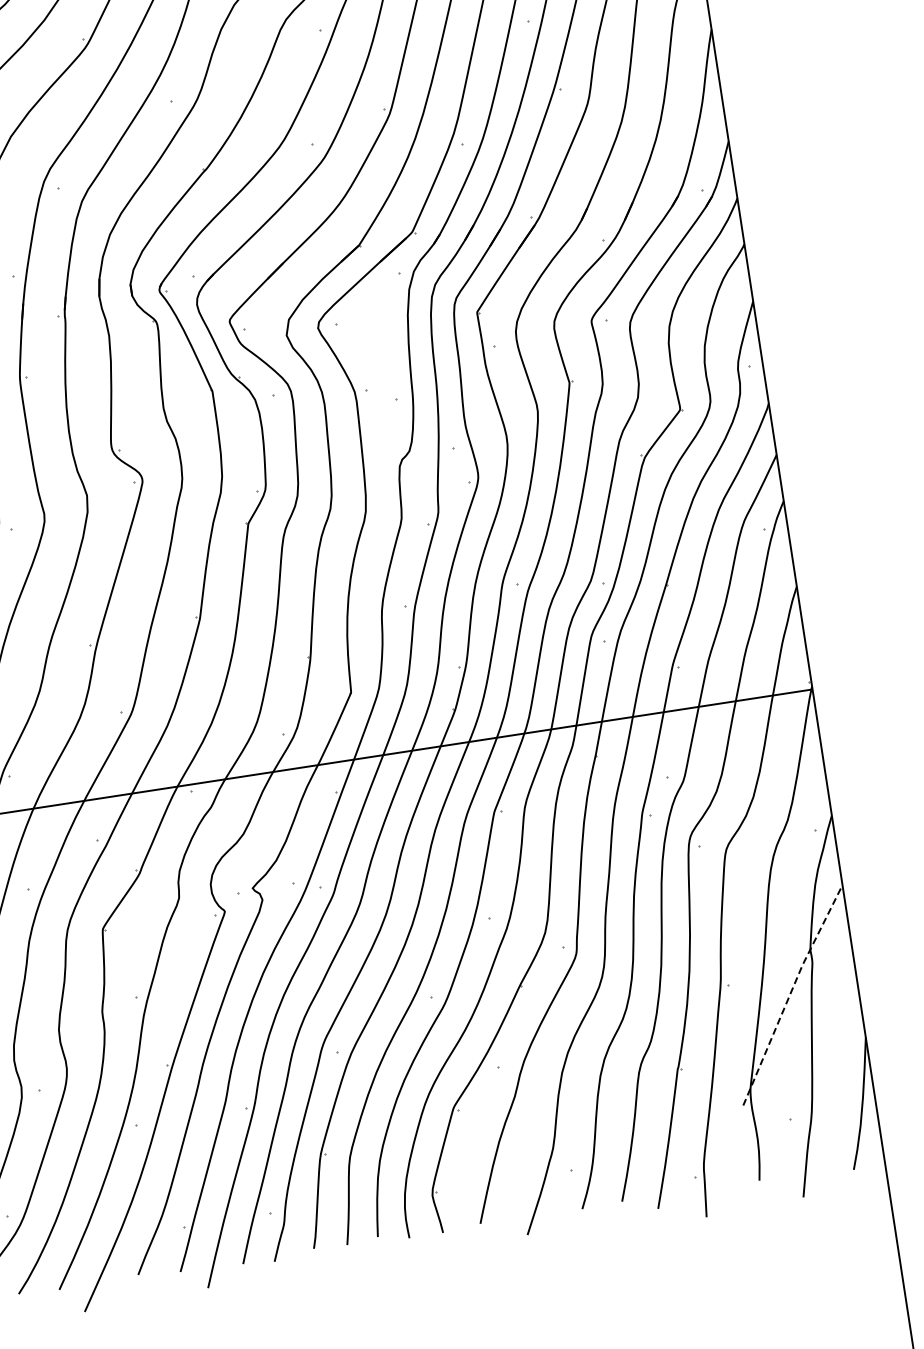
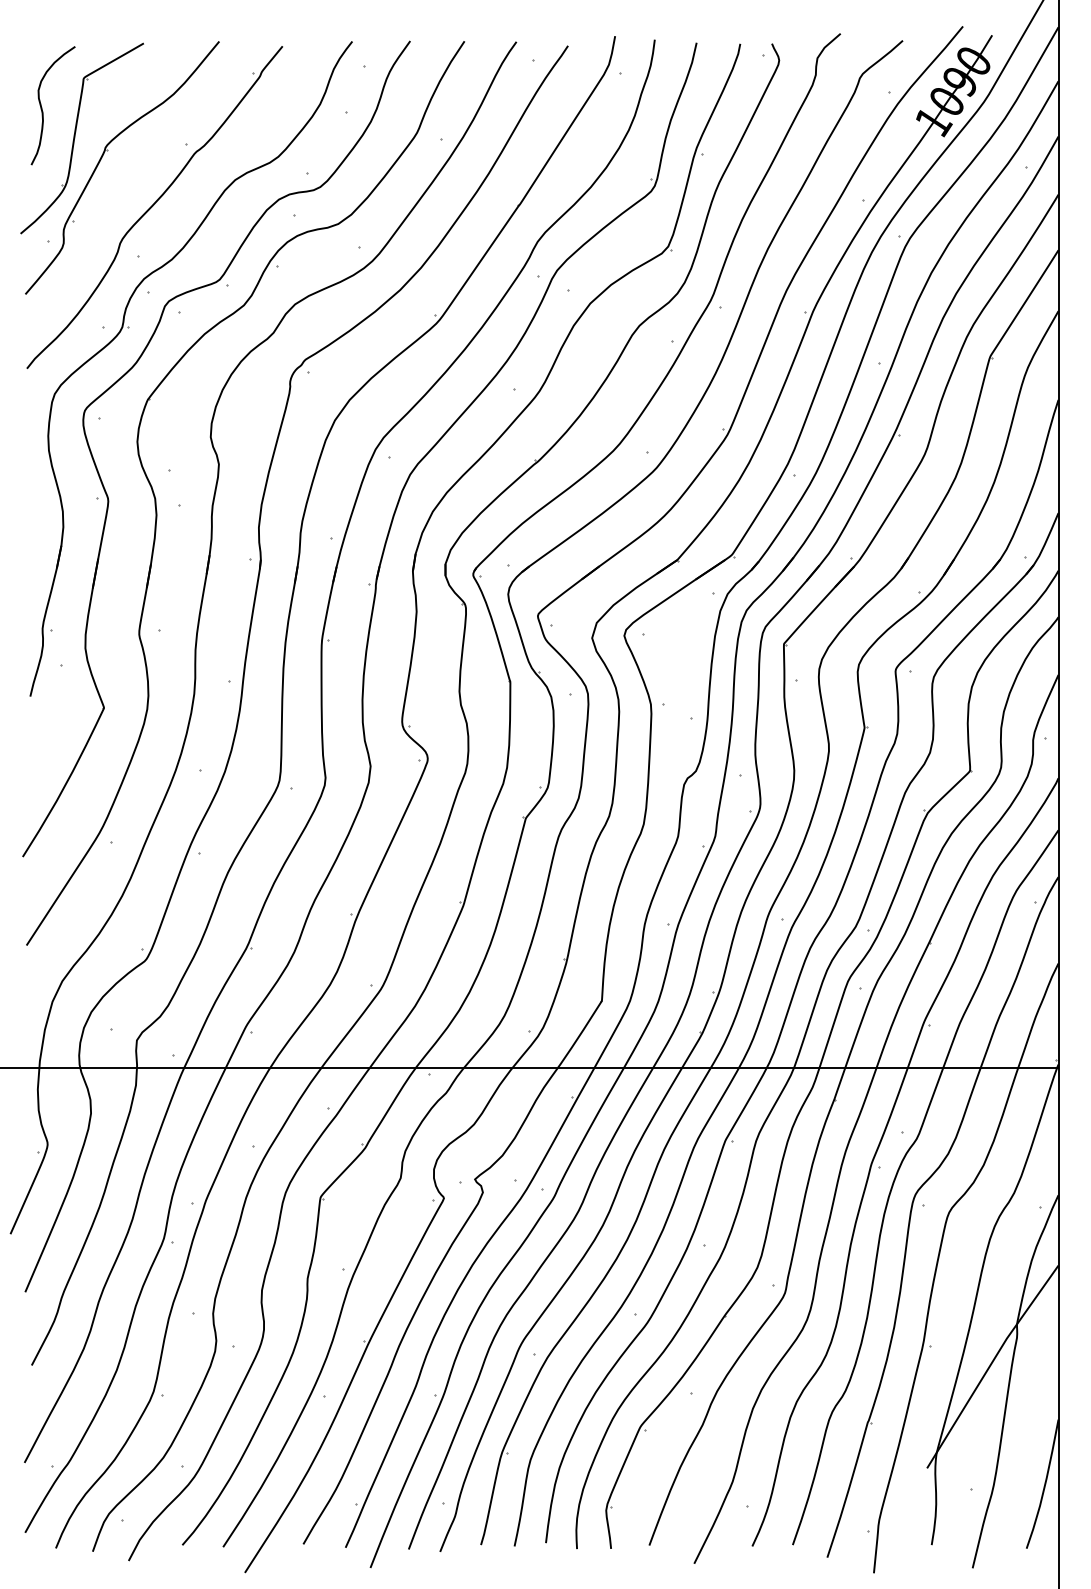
line: (790, 993) -> (990, 1364), dashed -> solid

